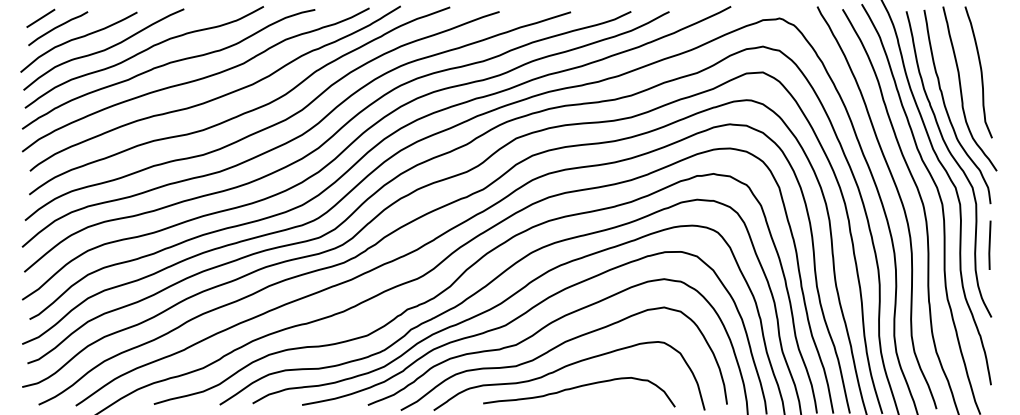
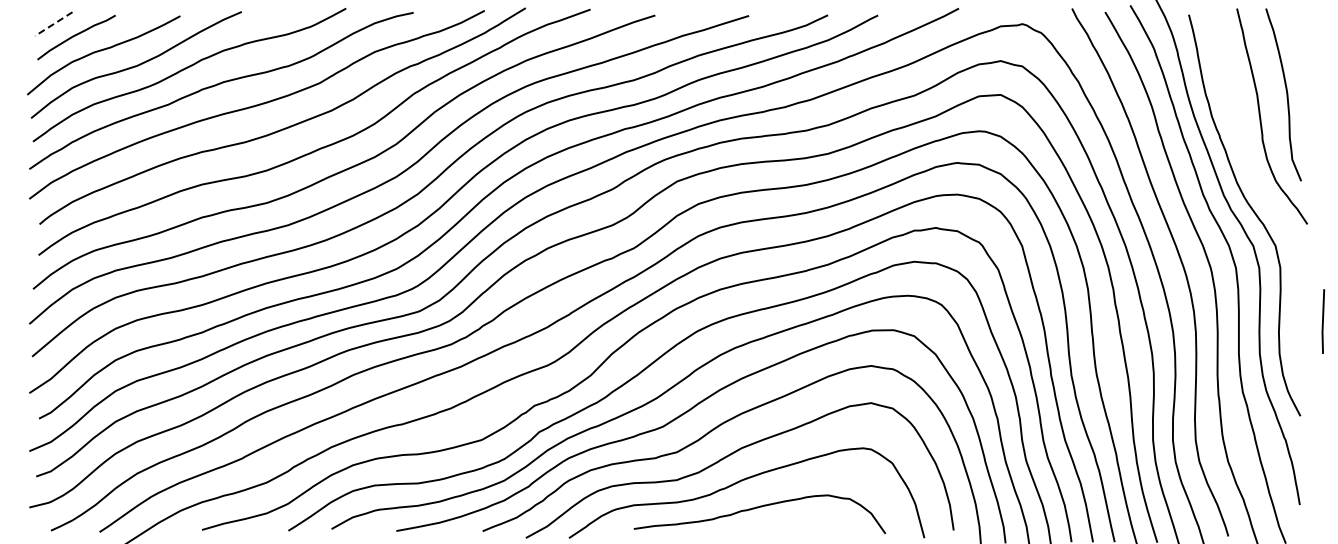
line: (40, 18) -> (53, 24), solid -> dashed
curve: (947, 110) -> (1242, 144), removed
line: (990, 245) -> (1323, 321), moved

